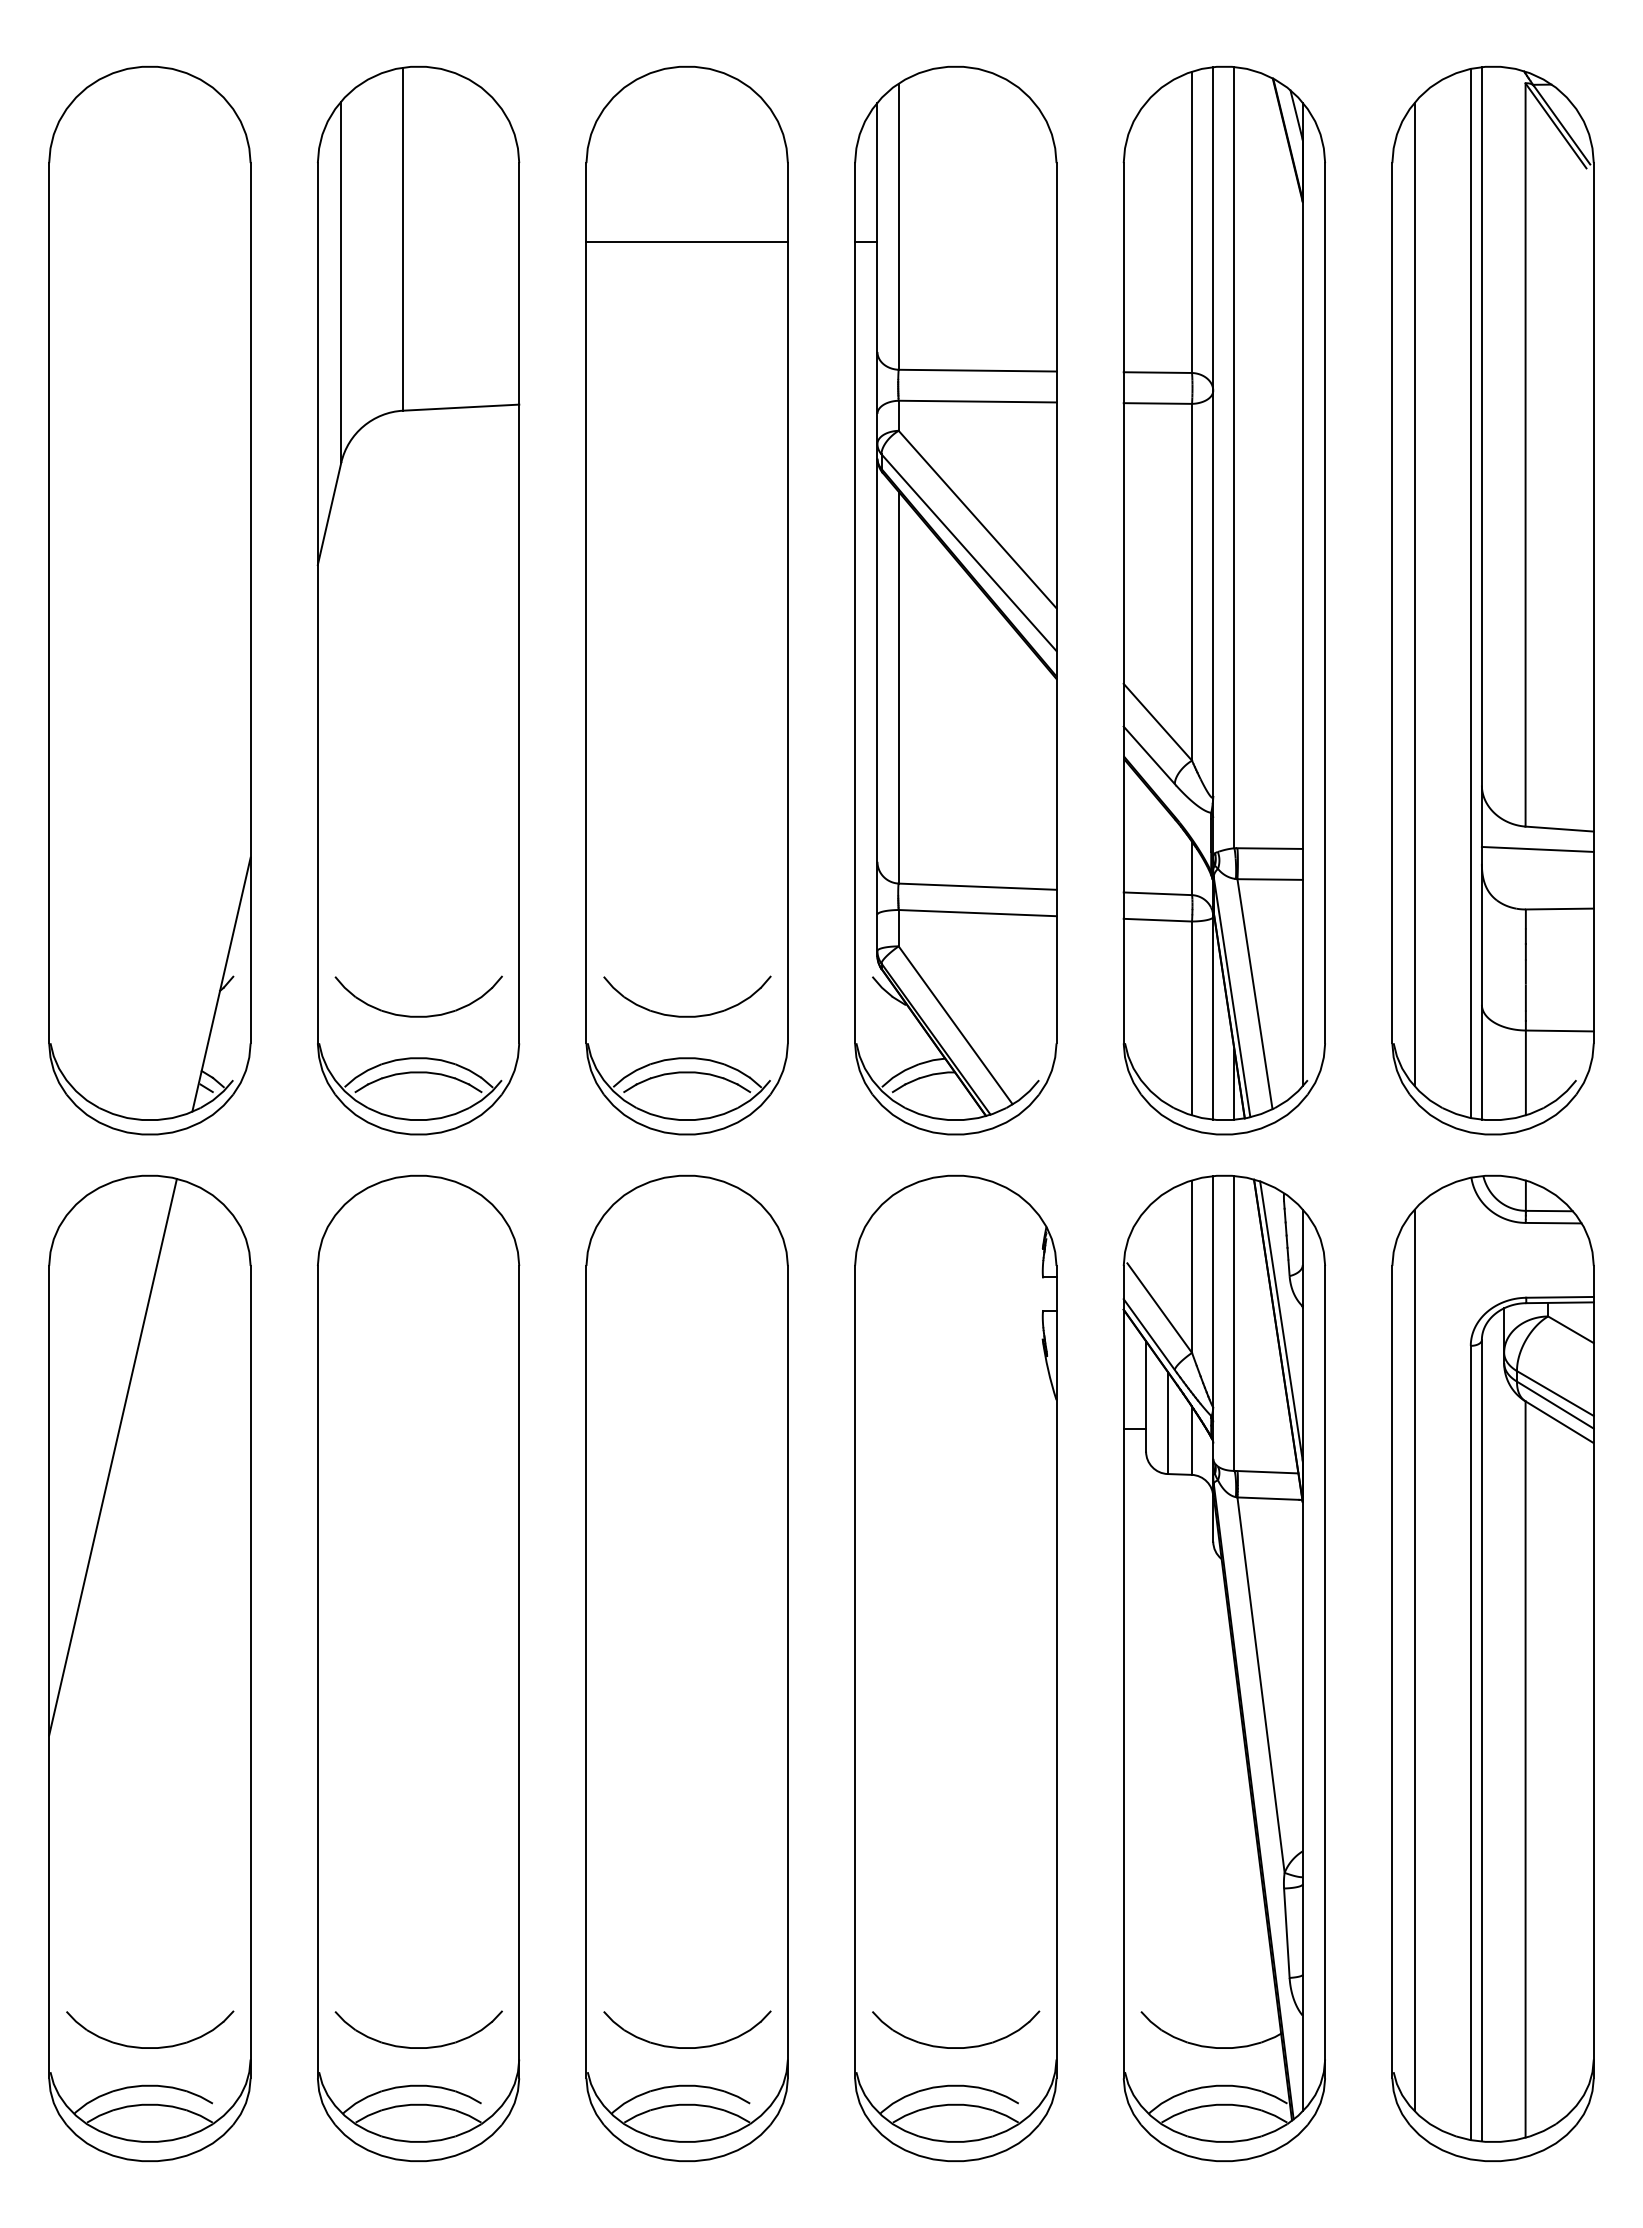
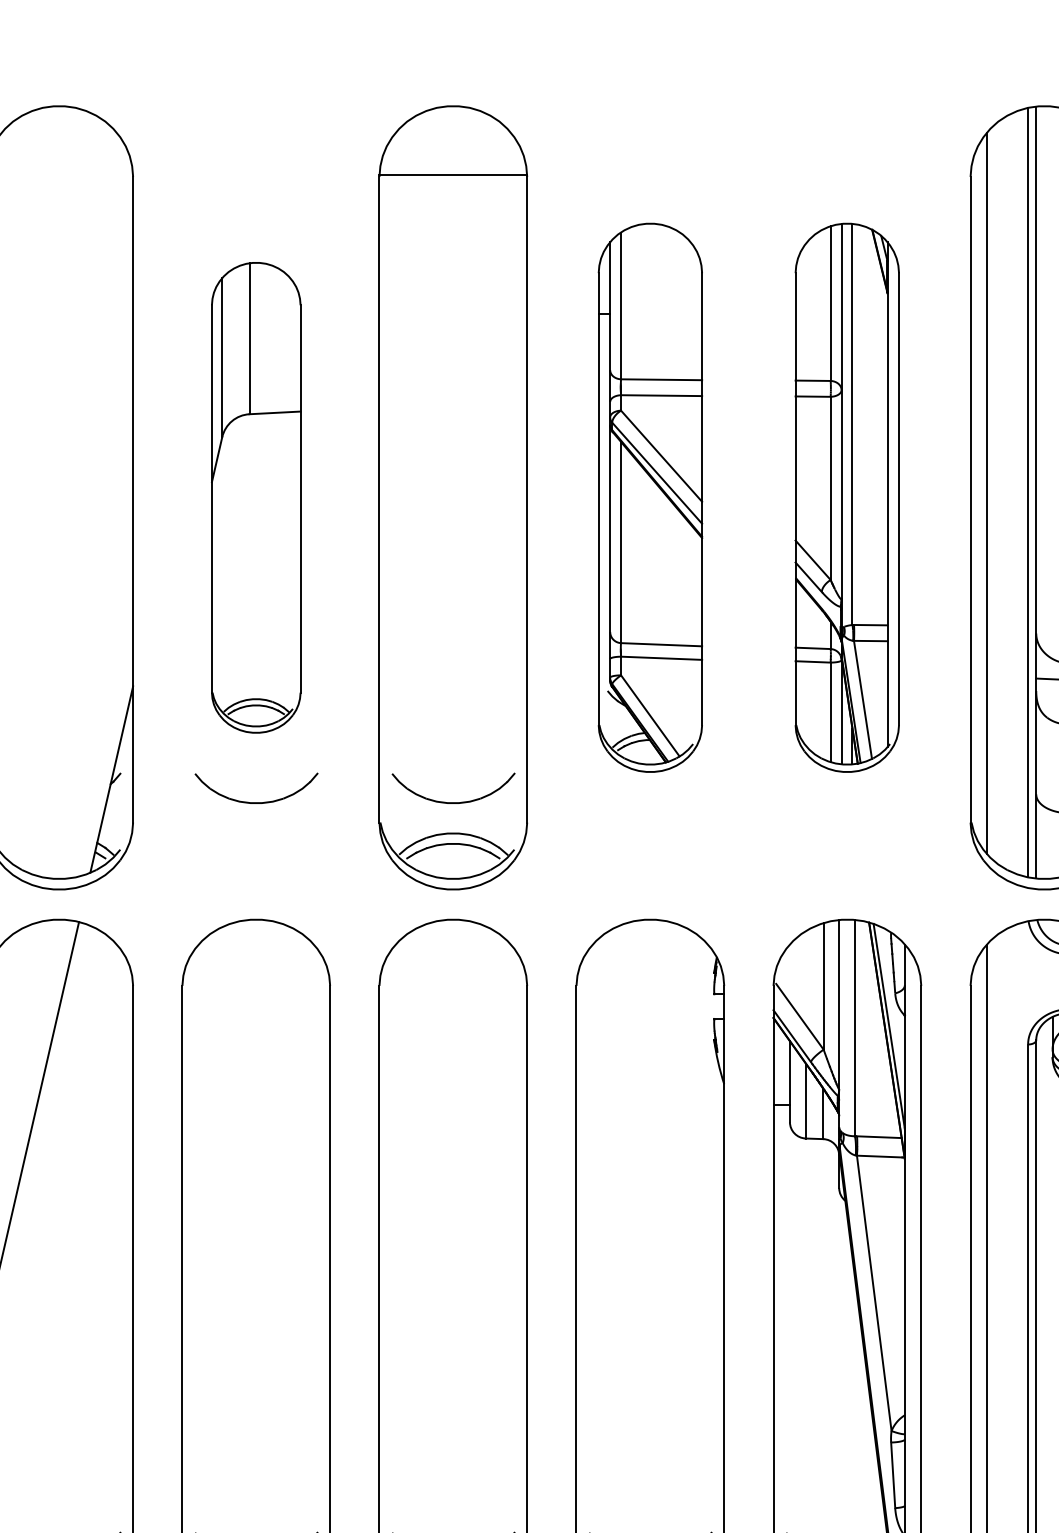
line: (686, 242) -> (452, 175), moved
part: (418, 600) -> (256, 497), size x0.6
part: (955, 600) -> (650, 497), size x0.7
part: (1223, 600) -> (846, 497), size x0.7

